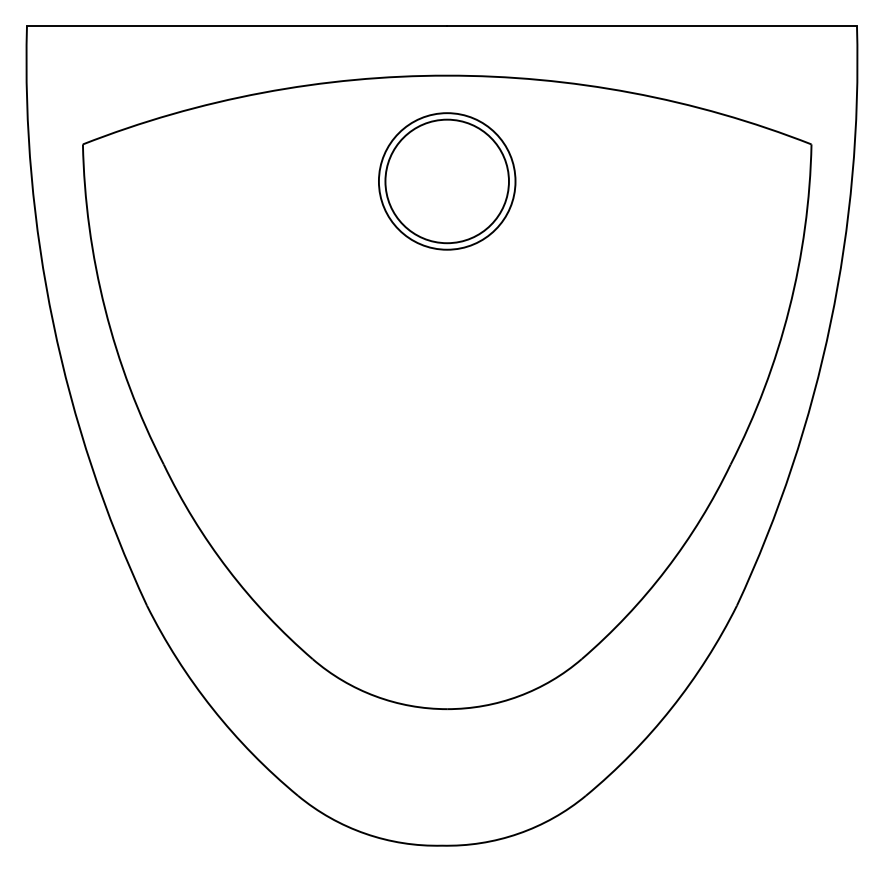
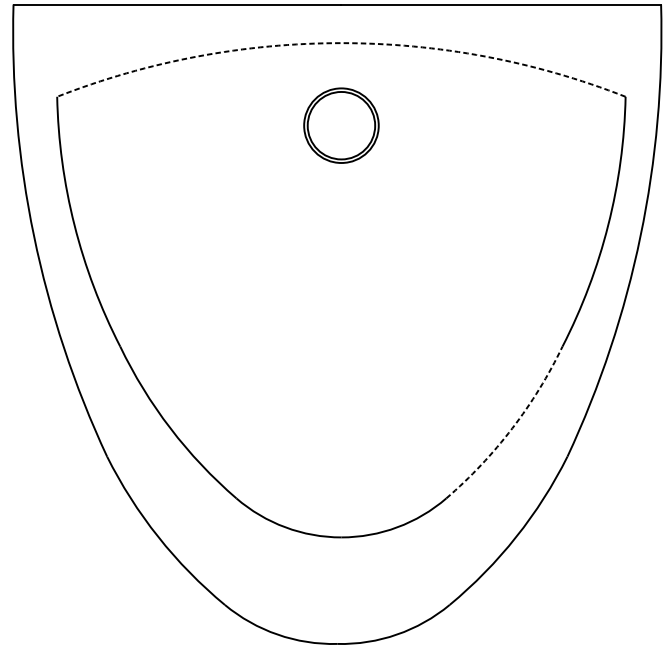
arc: (447, 75) -> (341, 43), solid -> dashed
part: (447, 181) -> (341, 125), size x0.7
arc: (666, 569) -> (512, 428), solid -> dashed

